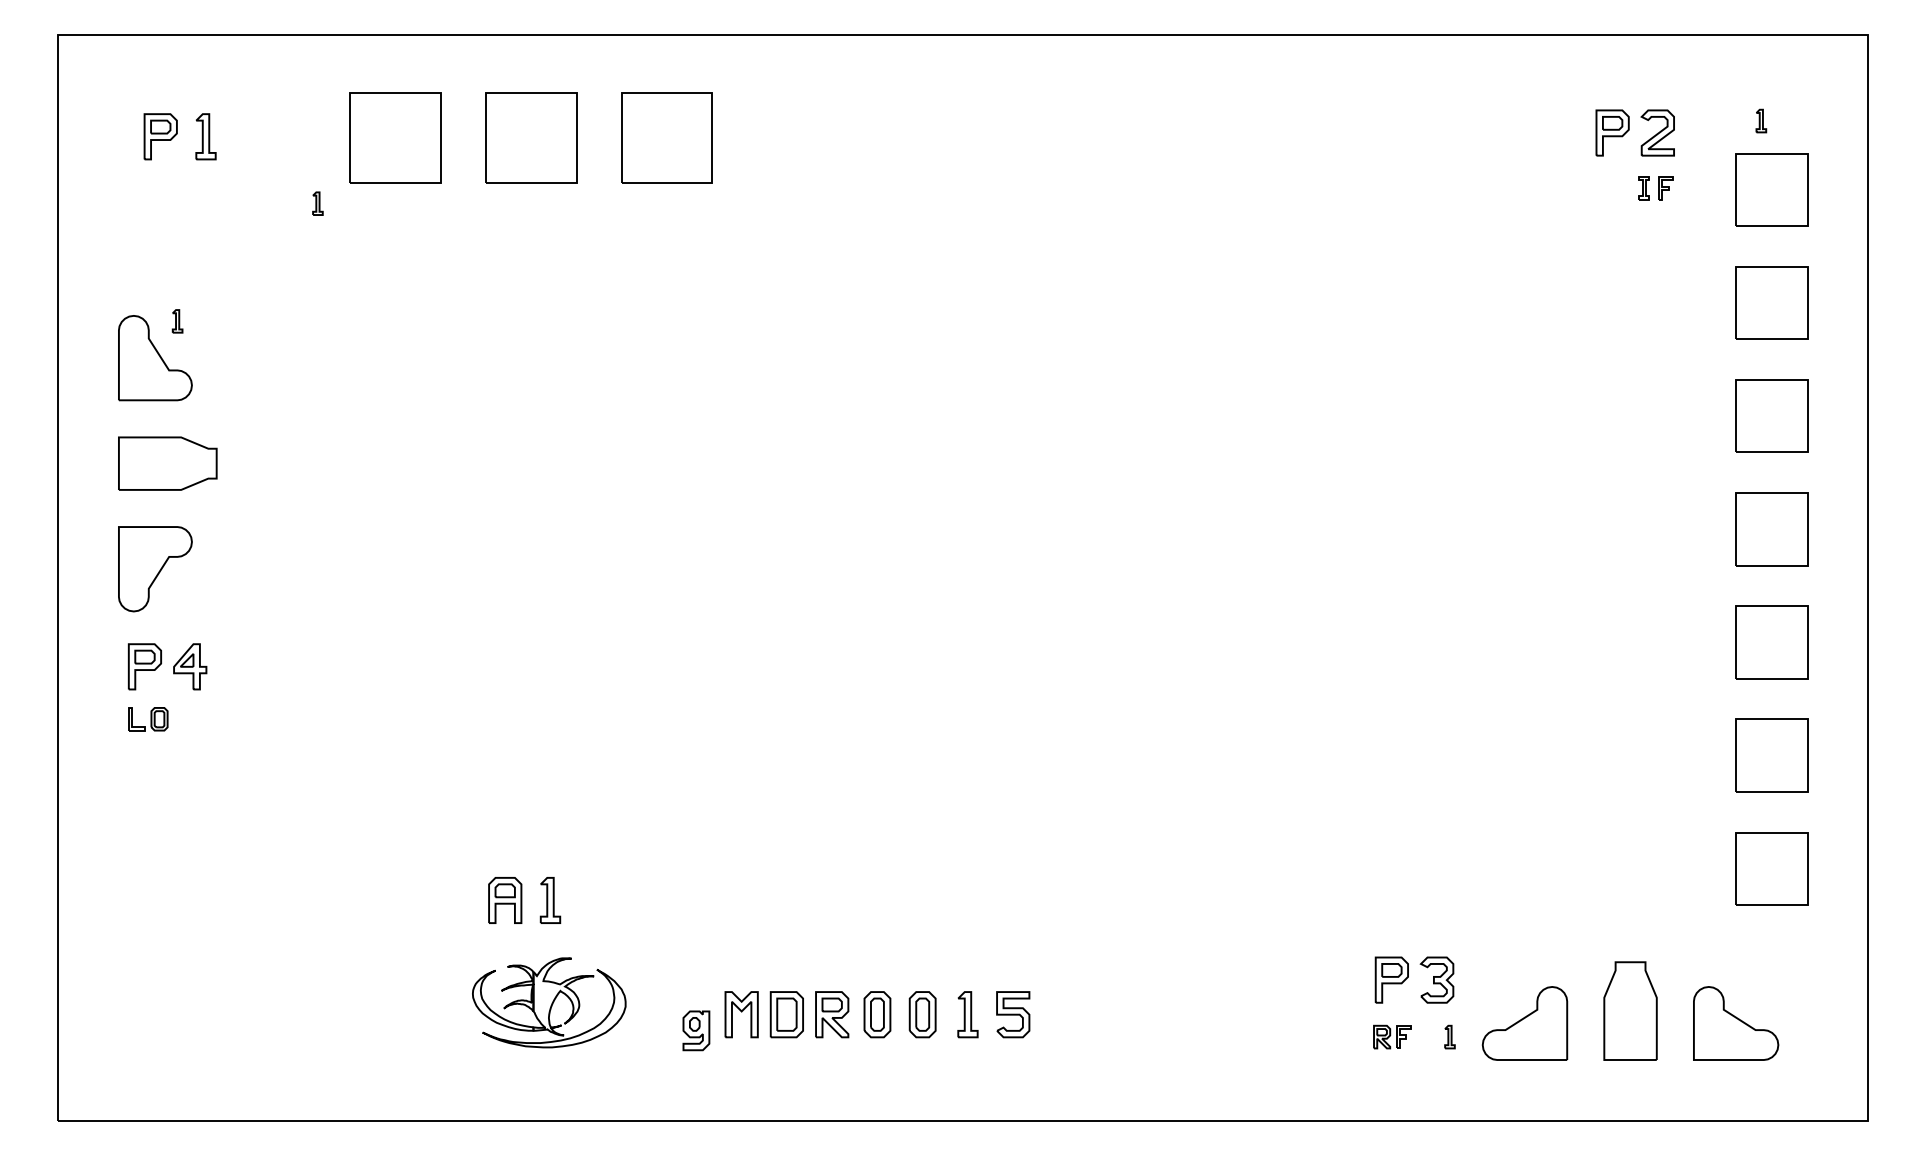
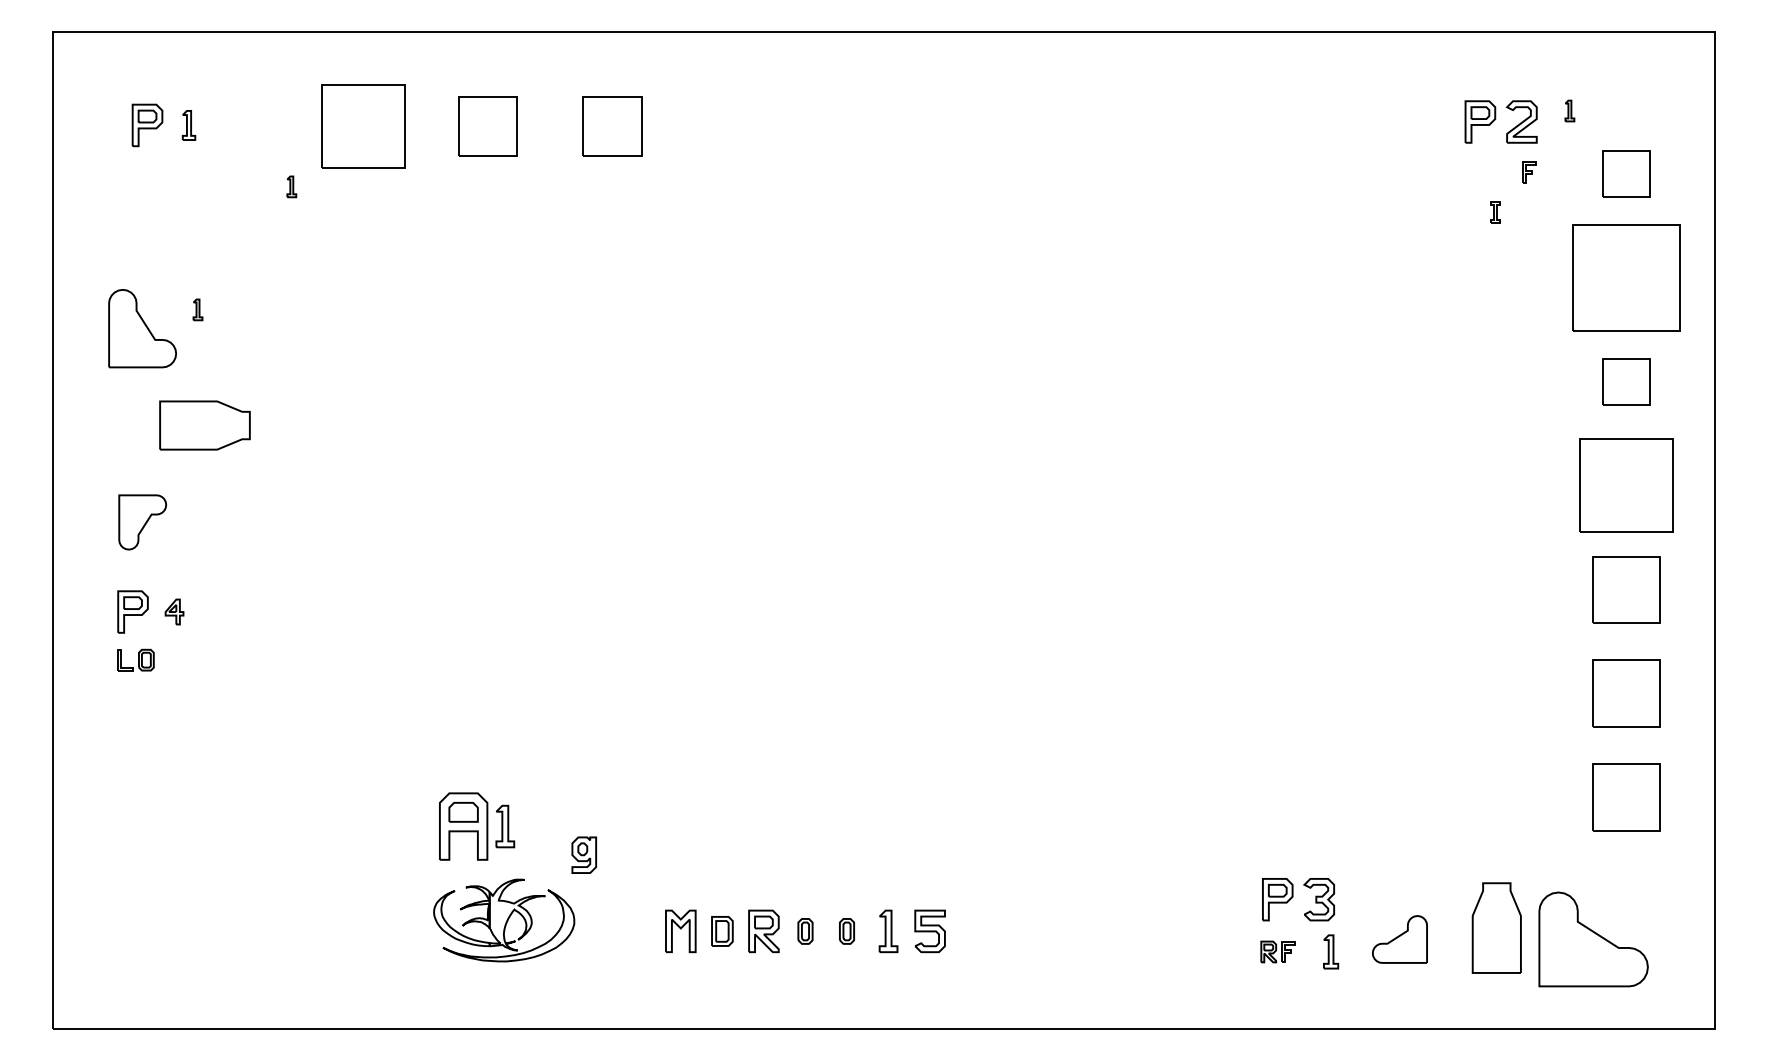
part: (1760, 120) -> (1569, 110), moved
part: (205, 136) -> (188, 125), size x0.7
part: (531, 137) -> (487, 126), size x0.7
part: (667, 137) -> (612, 126), size x0.7
part: (1644, 188) -> (1495, 212), moved
part: (1771, 189) -> (1626, 173), size x0.7
part: (1771, 302) -> (1626, 277), size x1.6
part: (177, 320) -> (197, 309), moved
part: (1771, 415) -> (1626, 381), size x0.7
part: (167, 463) -> (204, 425), moved
part: (1771, 528) -> (1626, 485), size x1.4
part: (155, 569) -> (142, 522), size x0.7
part: (190, 666) -> (174, 611), size x0.6
part: (504, 900) -> (463, 826), size x1.6
part: (787, 1014) -> (722, 931), size x0.7
part: (877, 1014) -> (805, 931), size x0.6
part: (922, 1014) -> (846, 931), size x0.6
part: (1524, 1023) -> (1399, 939), size x0.7
part: (1735, 1023) -> (1593, 939), size x1.4
part: (695, 1030) -> (583, 854), moved
part: (1449, 1036) -> (1330, 951), size x1.6

